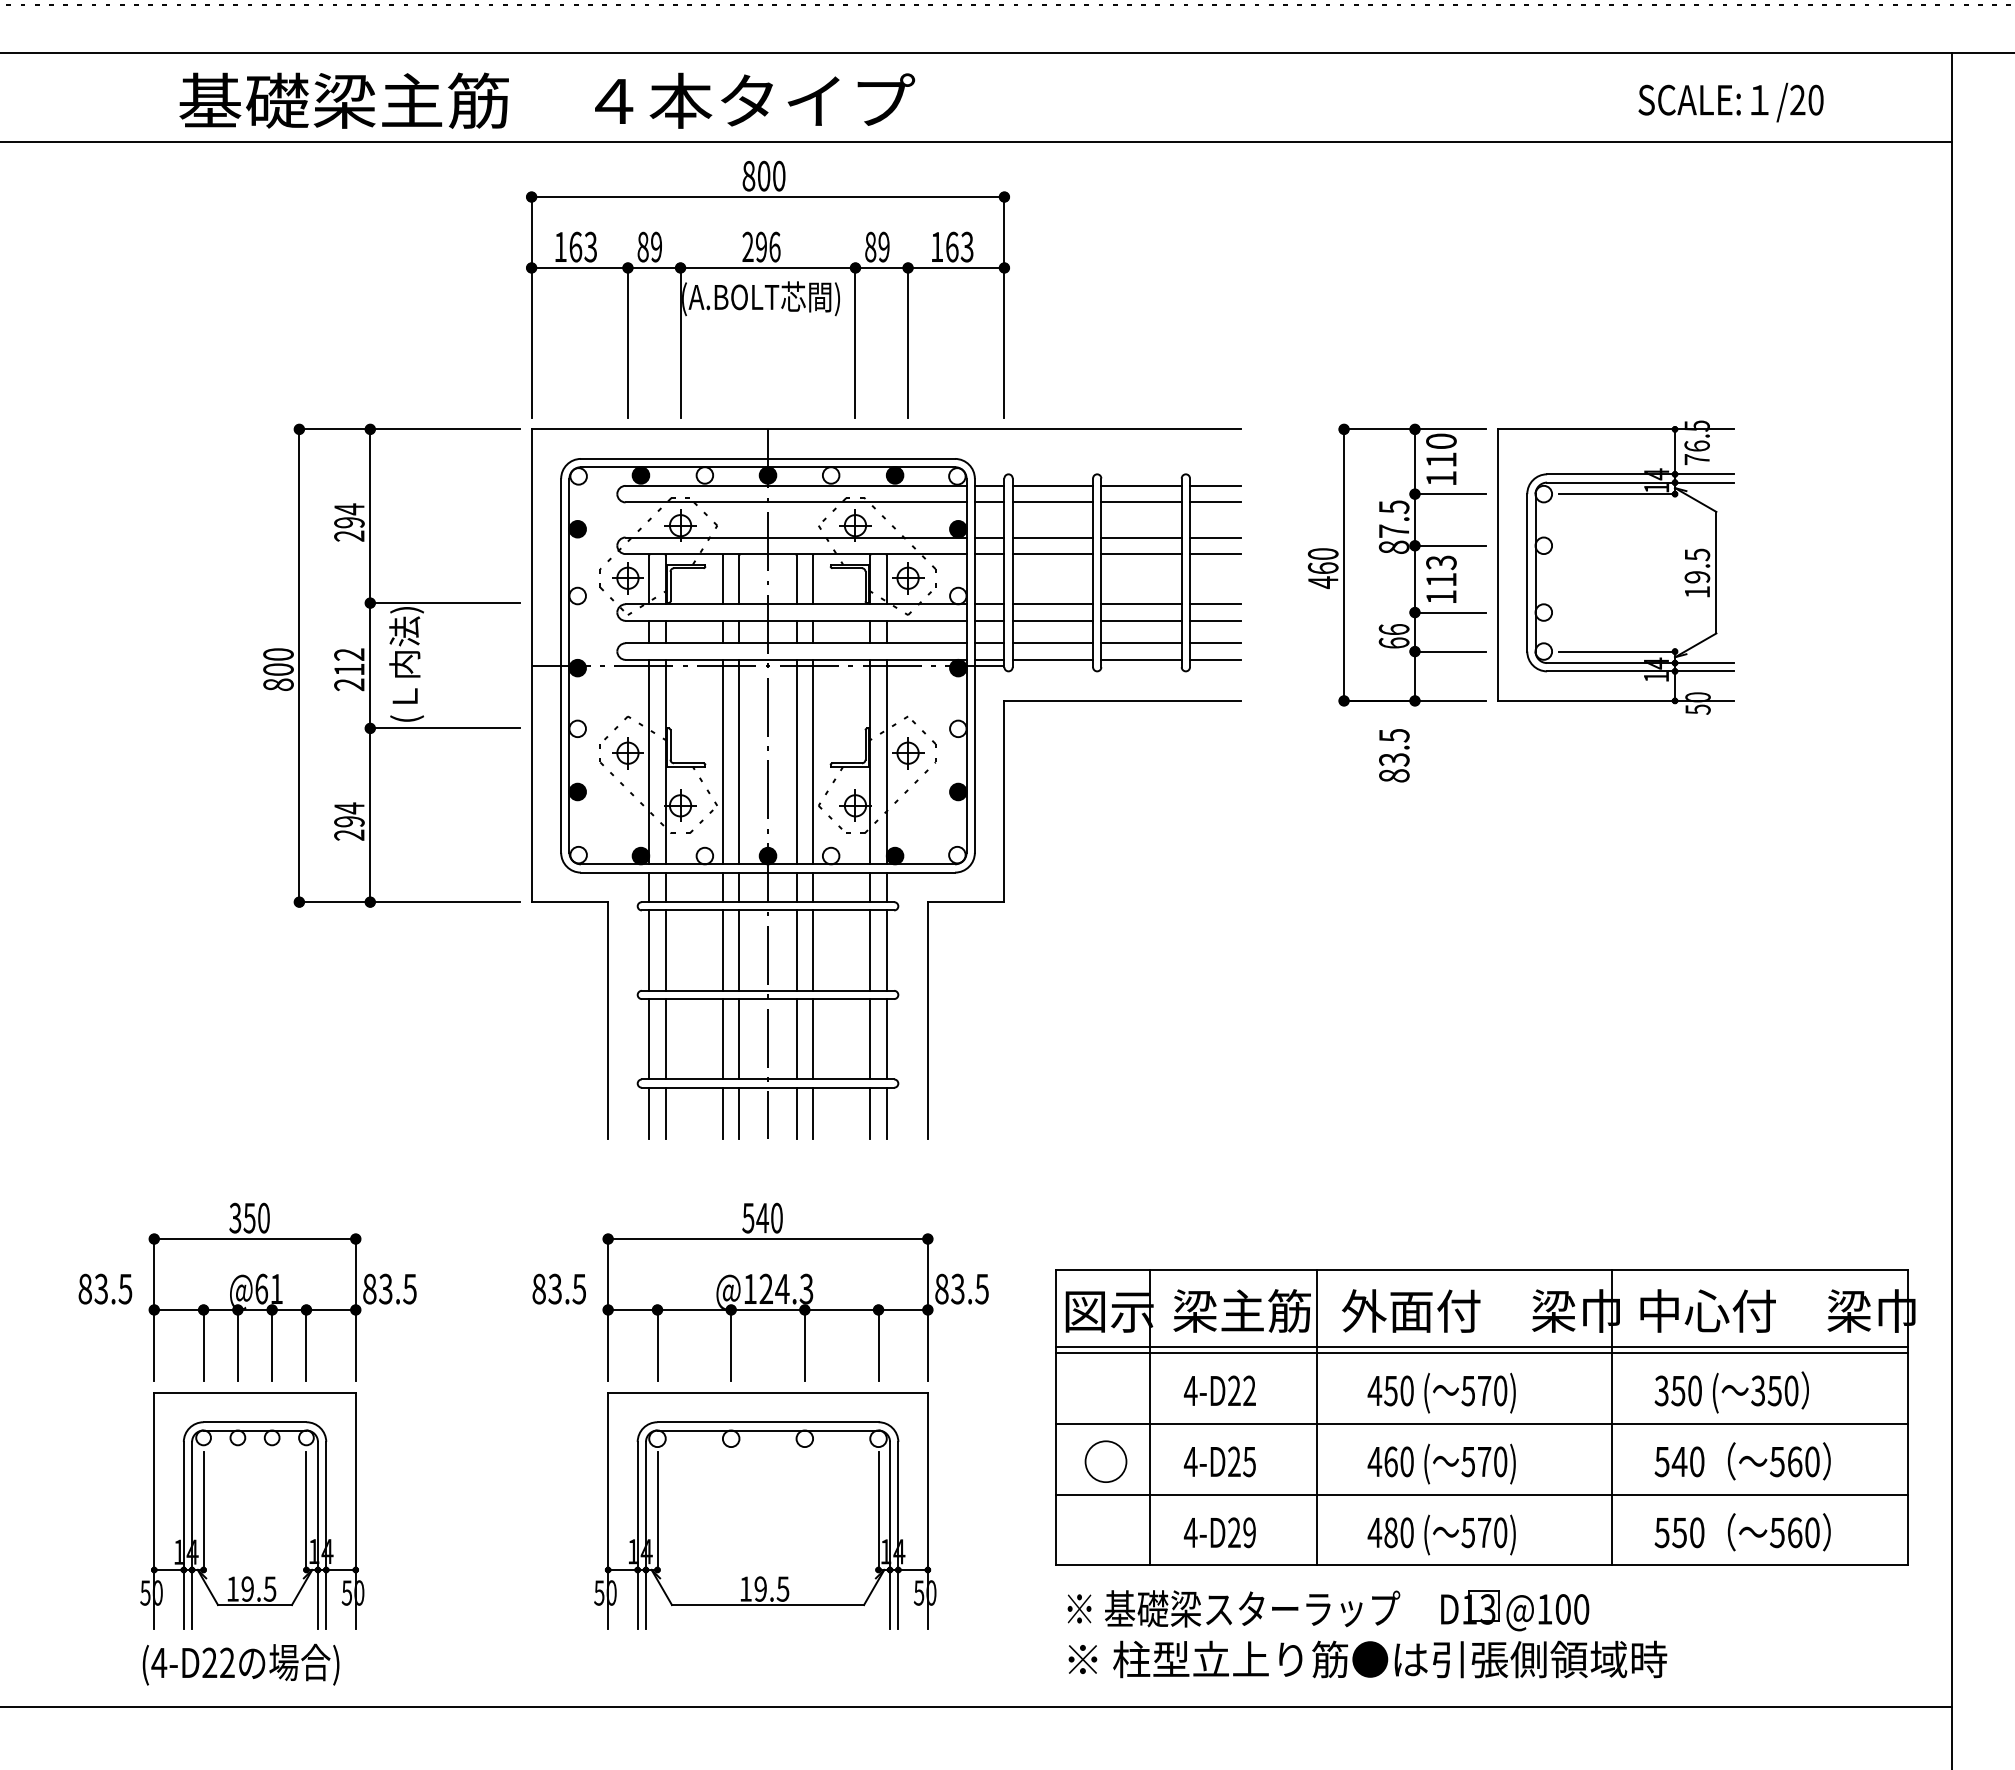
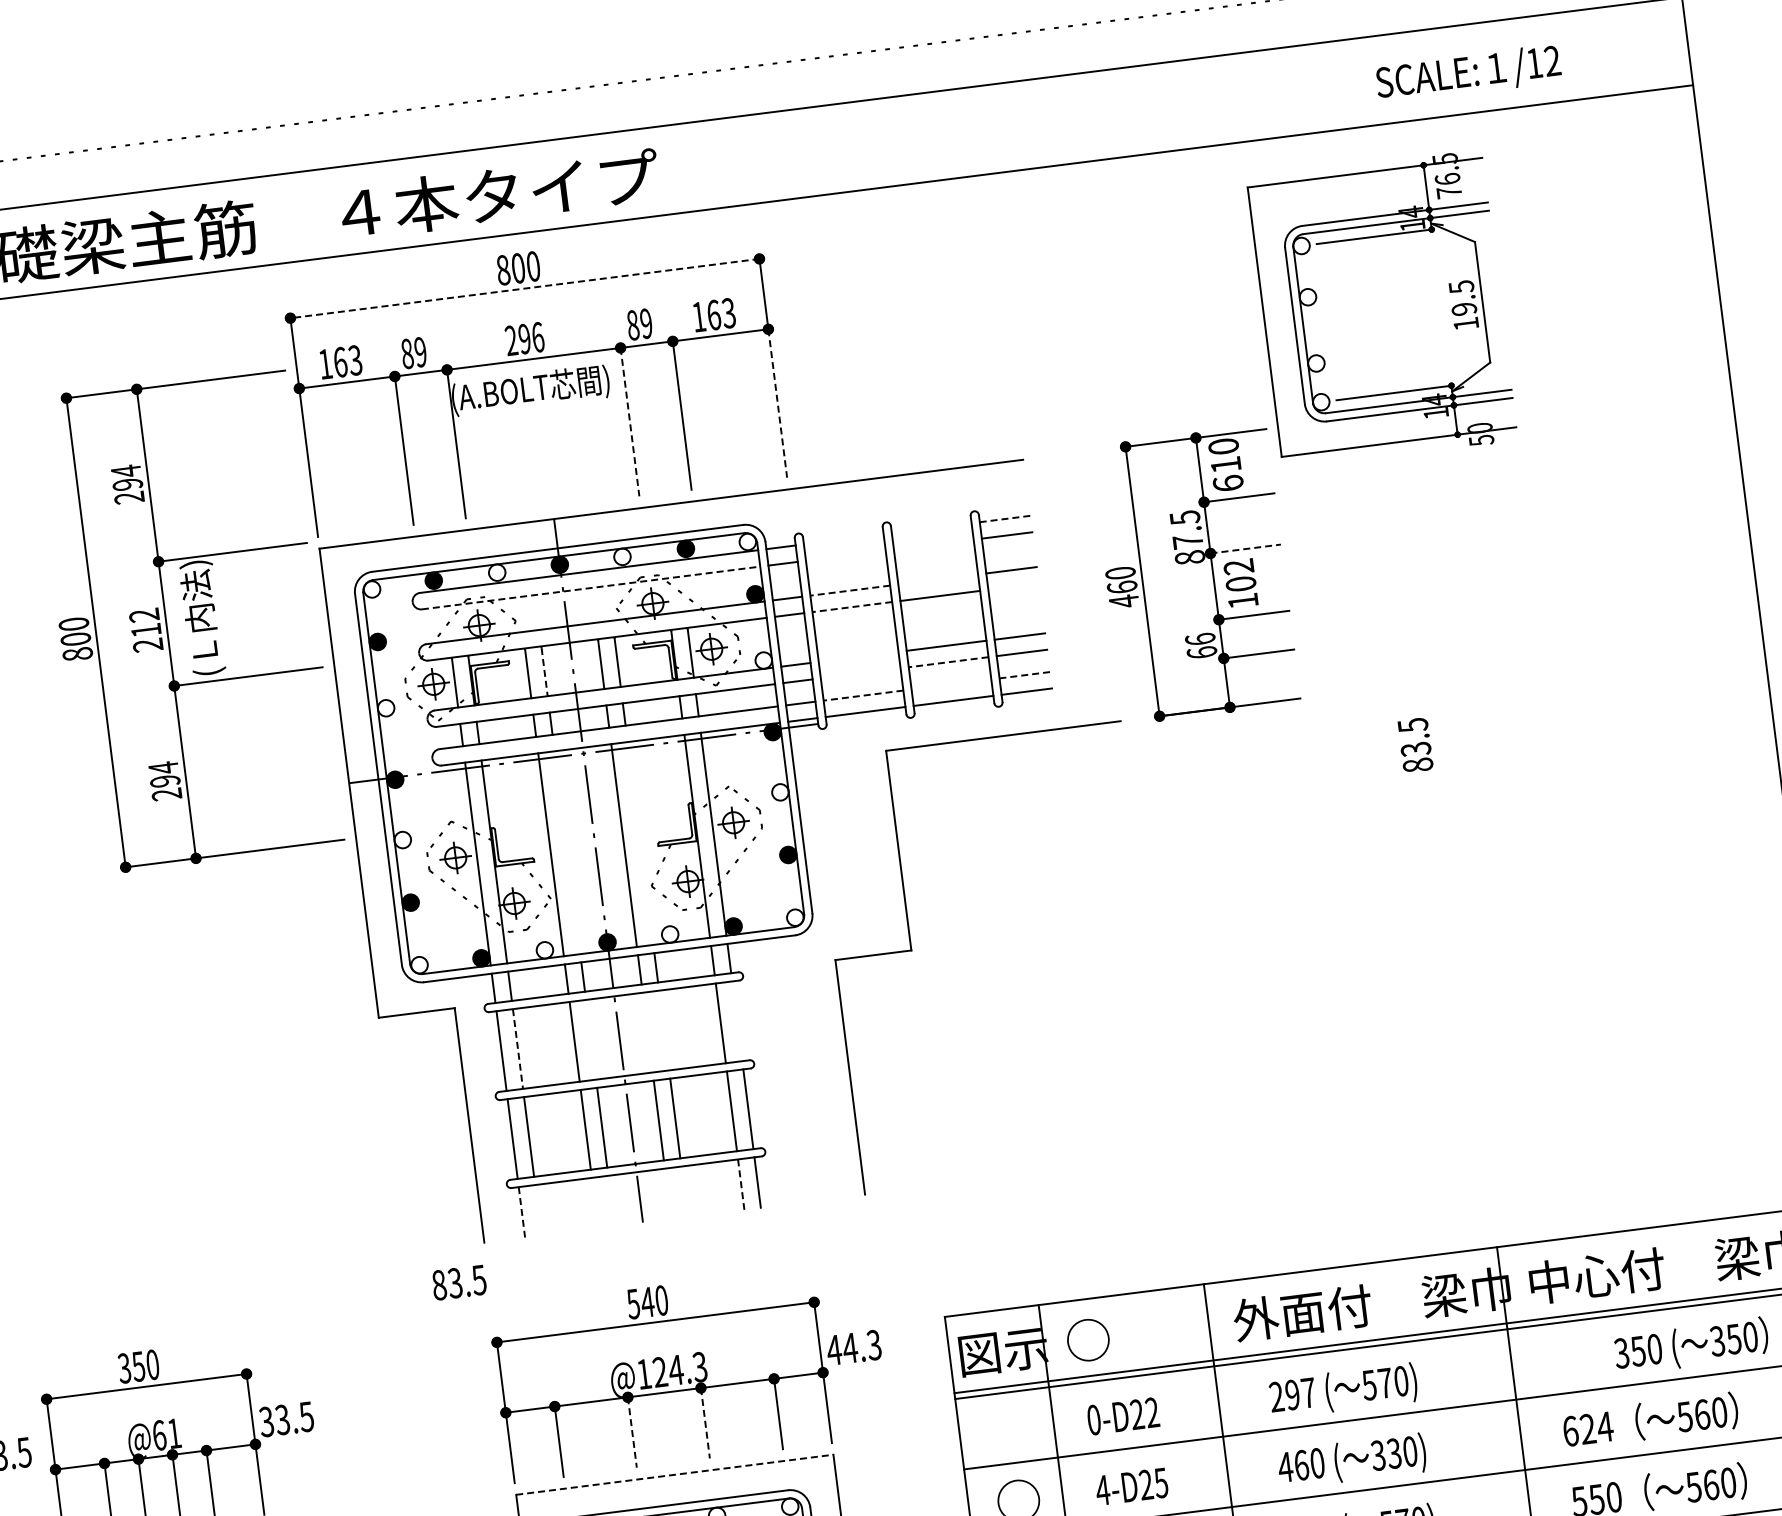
text: (1806, 99) -> (1543, 61), /20 -> /12
line: (767, 197) -> (524, 289), solid -> dashed
line: (855, 342) -> (629, 421), solid -> dashed
line: (1004, 342) -> (777, 403), solid -> dashed
text: (1441, 477) -> (1228, 482), 110 -> 610
line: (1052, 485) -> (843, 539), removed
line: (1141, 485) -> (931, 527), removed
line: (1214, 485) -> (1004, 518), solid -> dashed
line: (796, 502) -> (591, 588), solid -> dashed
line: (1052, 502) -> (845, 555), removed
line: (1141, 502) -> (933, 544), removed
line: (1052, 537) -> (849, 590), solid -> dashed
line: (1141, 537) -> (938, 579), removed
line: (1450, 545) -> (1245, 548), solid -> dashed
line: (1052, 554) -> (852, 607), solid -> dashed
line: (1215, 554) -> (1013, 587), removed
part: (1615, 567) -> (1381, 309), moved
text: (1441, 570) -> (1239, 574), 113 -> 102
line: (739, 580) -> (544, 672), solid -> dashed
line: (1052, 604) -> (858, 657), removed
line: (1052, 620) -> (860, 673), removed
line: (1141, 620) -> (948, 661), solid -> dashed
line: (1052, 643) -> (863, 695), solid -> dashed
line: (1141, 643) -> (951, 684), removed
line: (1214, 643) -> (1023, 675), solid -> dashed
part: (391, 665) -> (187, 620), moved
text: (1394, 755) -> (1415, 744), moved
line: (739, 761) -> (567, 852), removed
line: (813, 761) -> (640, 842), removed
part: (1004, 902) -> (911, 950), moved
line: (739, 950) -> (591, 1039), removed
line: (796, 950) -> (647, 1032), removed
line: (813, 950) -> (664, 1030), removed
line: (886, 950) -> (736, 1021), removed
line: (665, 951) -> (517, 1049), solid -> dashed
line: (665, 1112) -> (537, 1209), removed
line: (722, 1112) -> (594, 1202), removed
line: (739, 1112) -> (611, 1200), removed
line: (796, 1112) -> (667, 1193), removed
line: (813, 1112) -> (684, 1191), removed
line: (649, 1113) -> (522, 1212), solid -> dashed
line: (870, 1113) -> (741, 1184), solid -> dashed
text: (369, 1288) -> (266, 1421), 83.5 -> 33.5
text: (558, 1288) -> (458, 1282), moved
text: (961, 1288) -> (853, 1347), 83.5 -> 44.3
text: (1241, 1310) -> (1134, 1333), 梁主筋 -> ○
line: (731, 1345) -> (632, 1432), solid -> dashed
line: (804, 1345) -> (705, 1423), solid -> dashed
text: (1190, 1390) -> (1093, 1419), 4-D22 -> 0-D22
text: (1390, 1390) -> (1292, 1394), 450 -> 297
line: (768, 1392) -> (675, 1474), solid -> dashed
text: (1731, 1392) -> (1691, 1346), moved
text: (1476, 1461) -> (1386, 1454), 570) -> 330)
text: (1679, 1461) -> (1587, 1428), 540 -> 624

